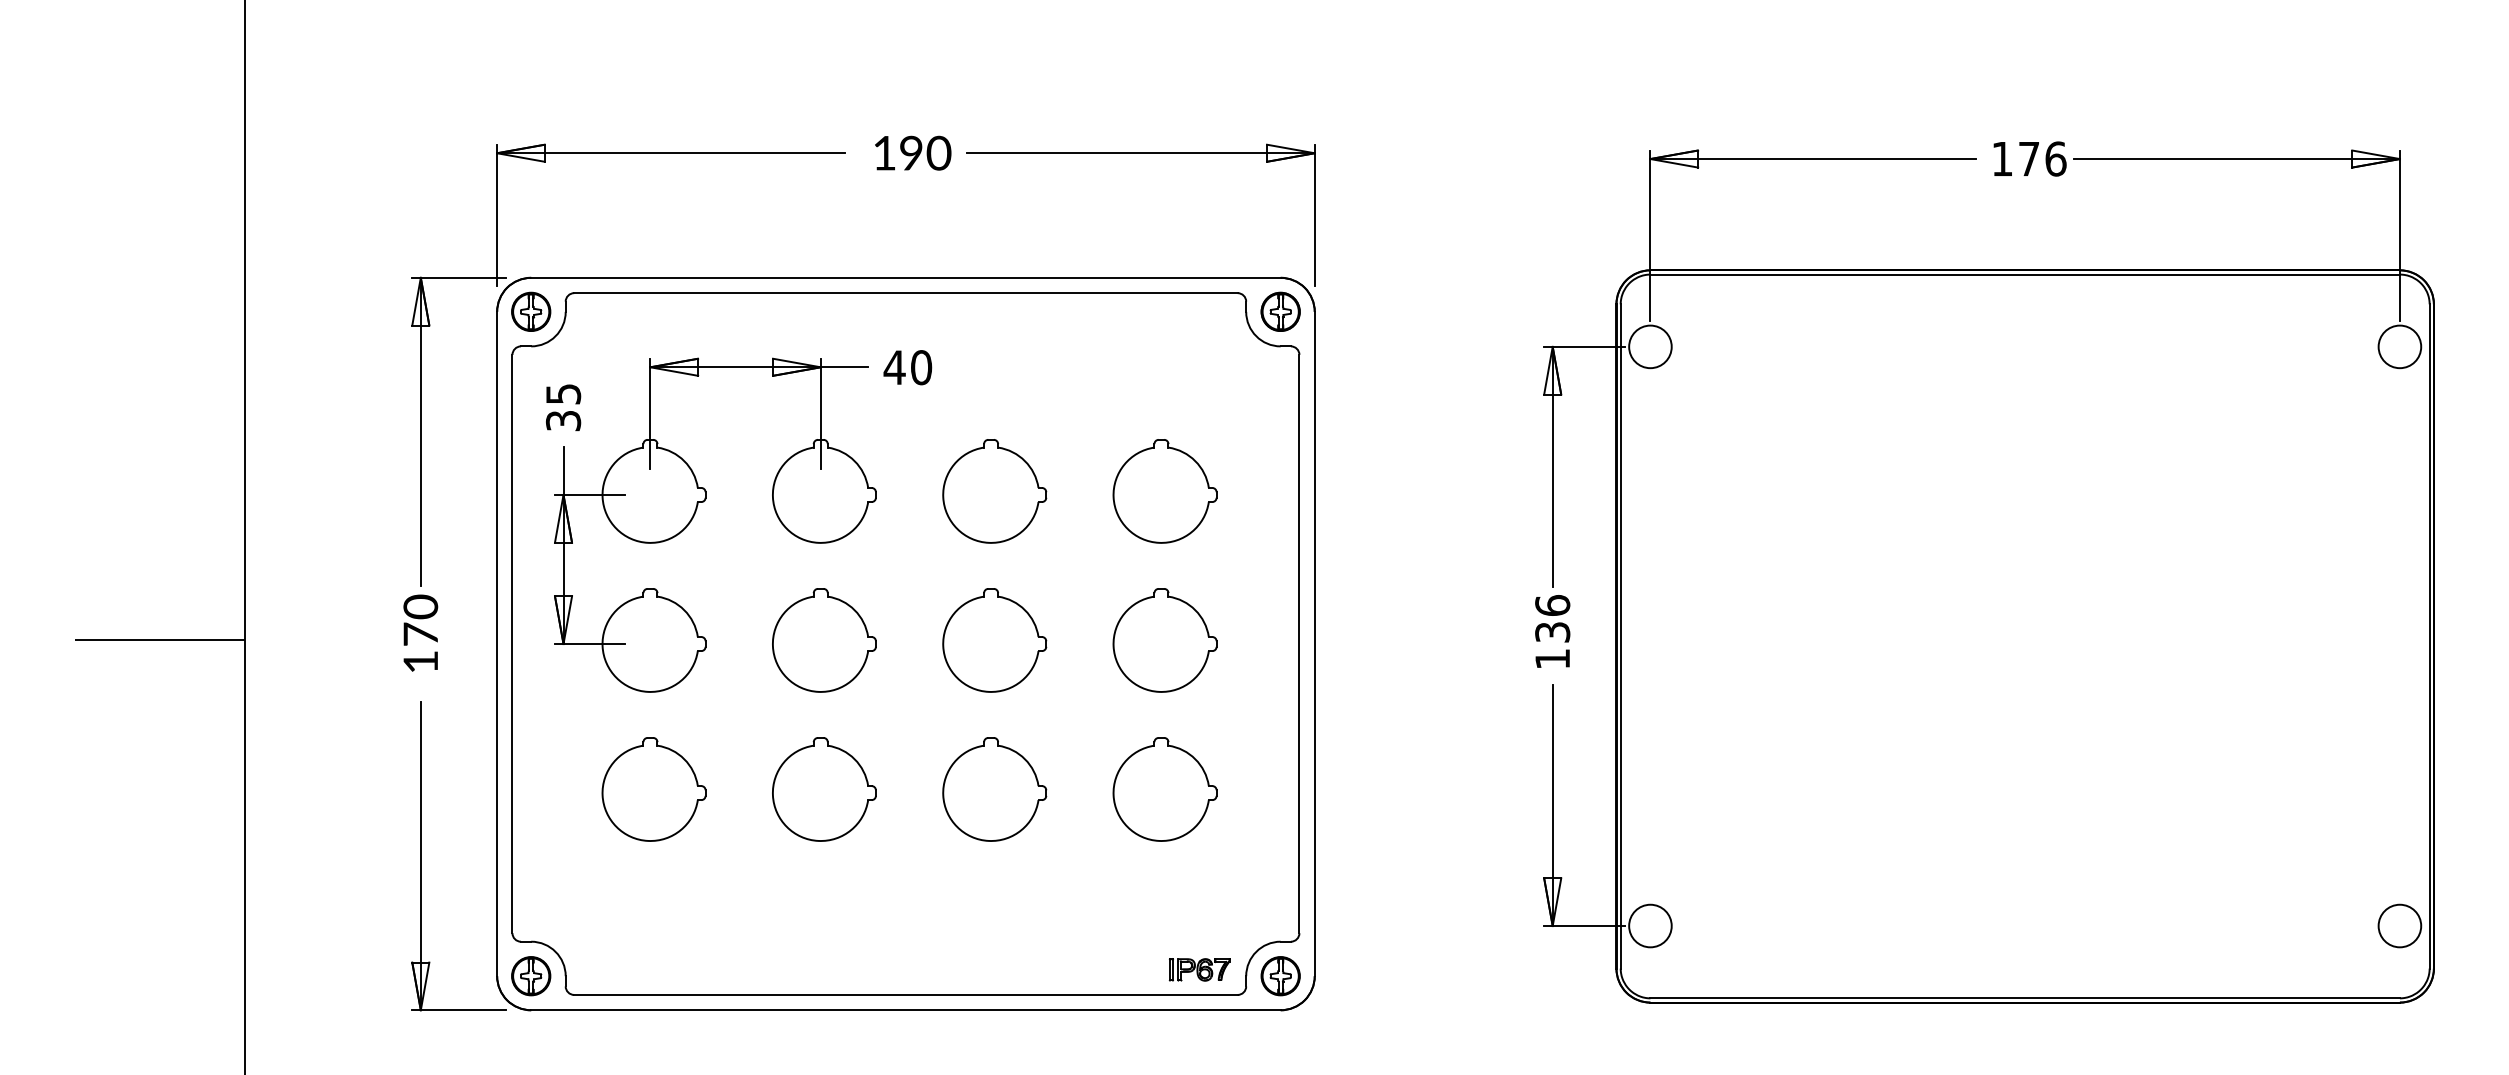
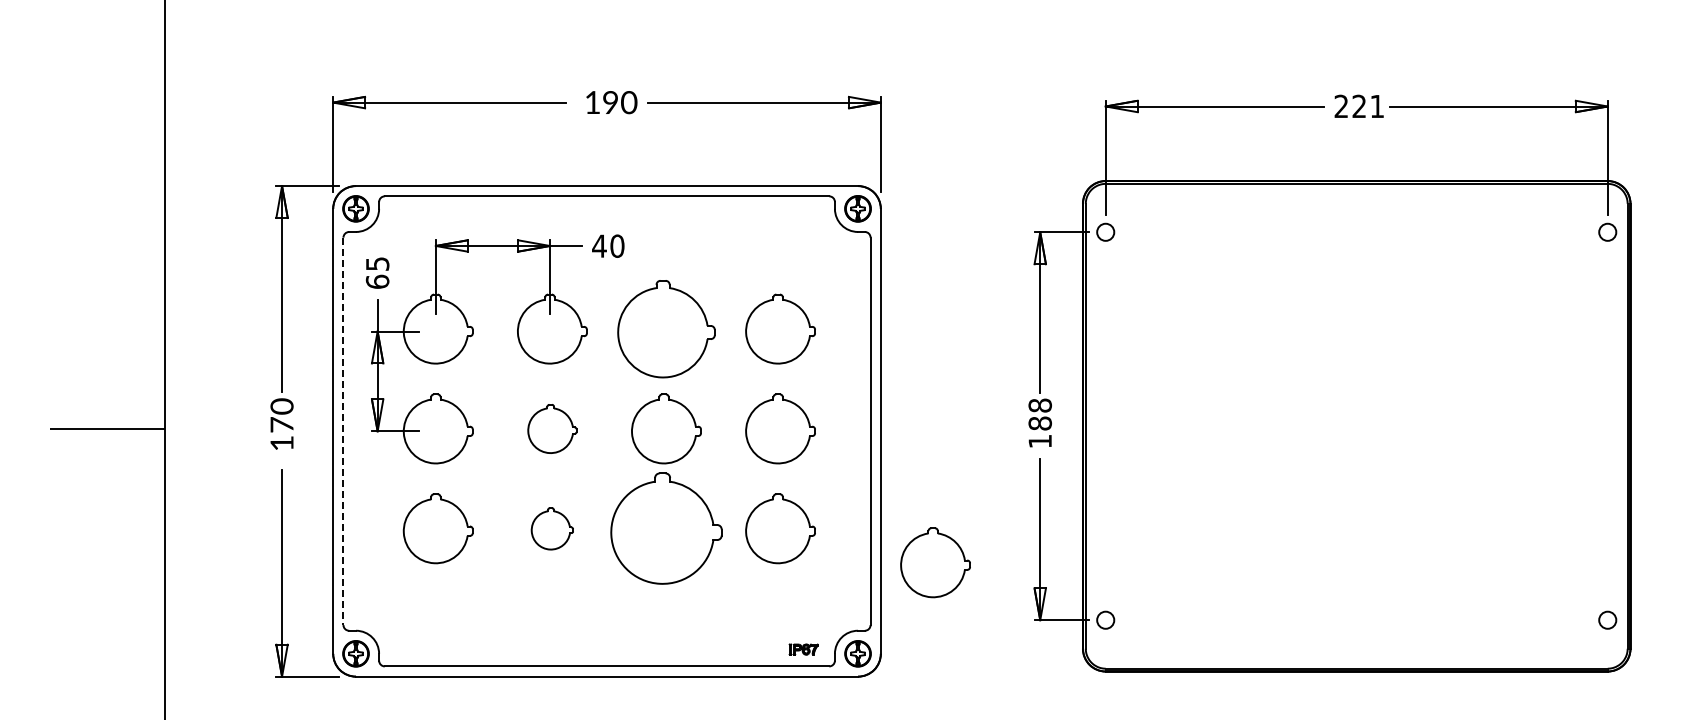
text: (2029, 159) -> (1359, 106), 176 -> 221
circle: (1650, 347) -> (1105, 232), size x0.6
circle: (2399, 347) -> (1607, 232), size x0.6
text: (563, 420) -> (377, 281), 35 -> 65
part: (994, 490) -> (666, 328), size x1.4
text: (1551, 618) -> (1039, 414), 136 -> 188
part: (824, 639) -> (552, 428), size x0.7
line: (512, 644) -> (343, 431), solid -> dashed
part: (824, 789) -> (552, 528), size x0.6
part: (994, 789) -> (666, 528), size x1.6
part: (1396, 839) -> (935, 562), added
circle: (1650, 926) -> (1105, 620), size x0.6
circle: (2399, 926) -> (1607, 620), size x0.6
part: (1199, 969) -> (803, 649), size x0.7

